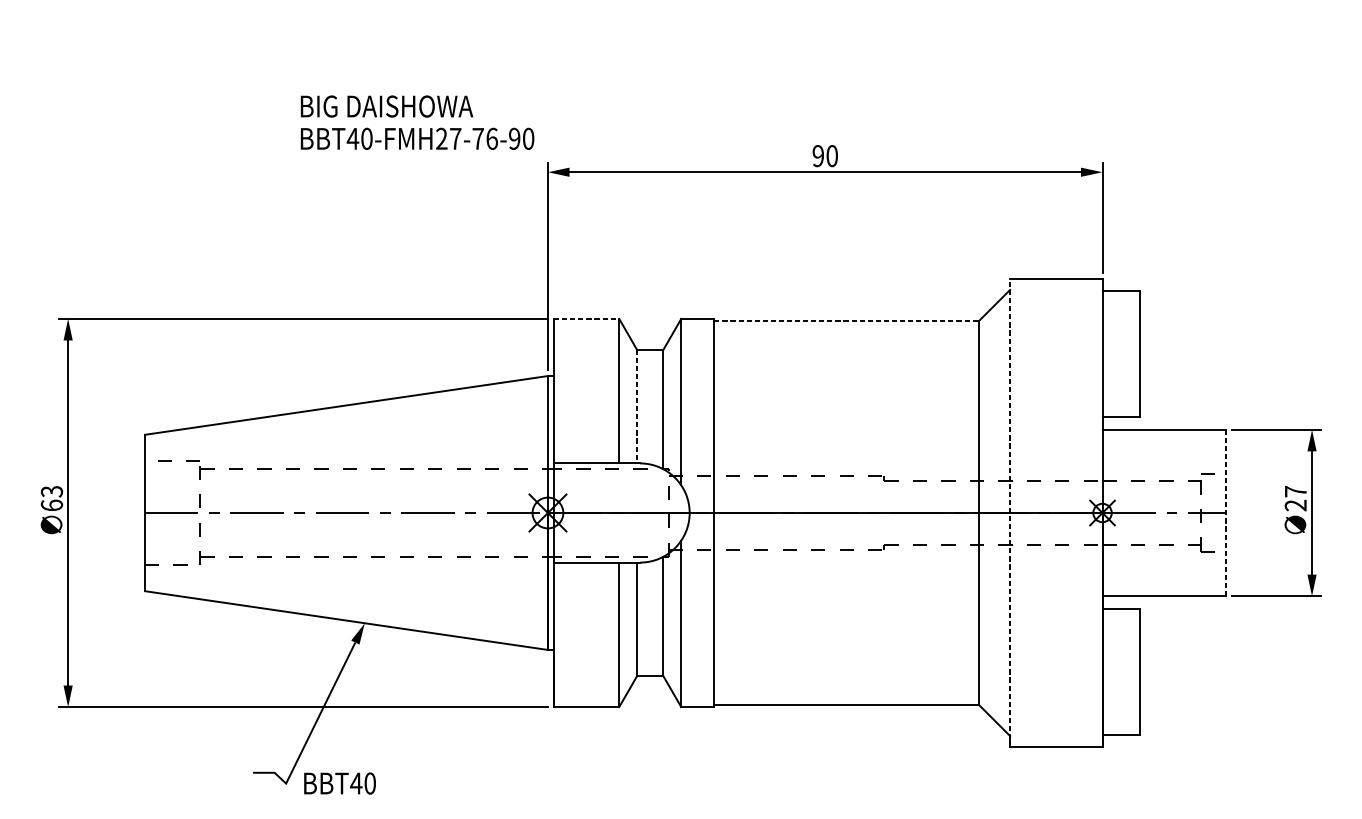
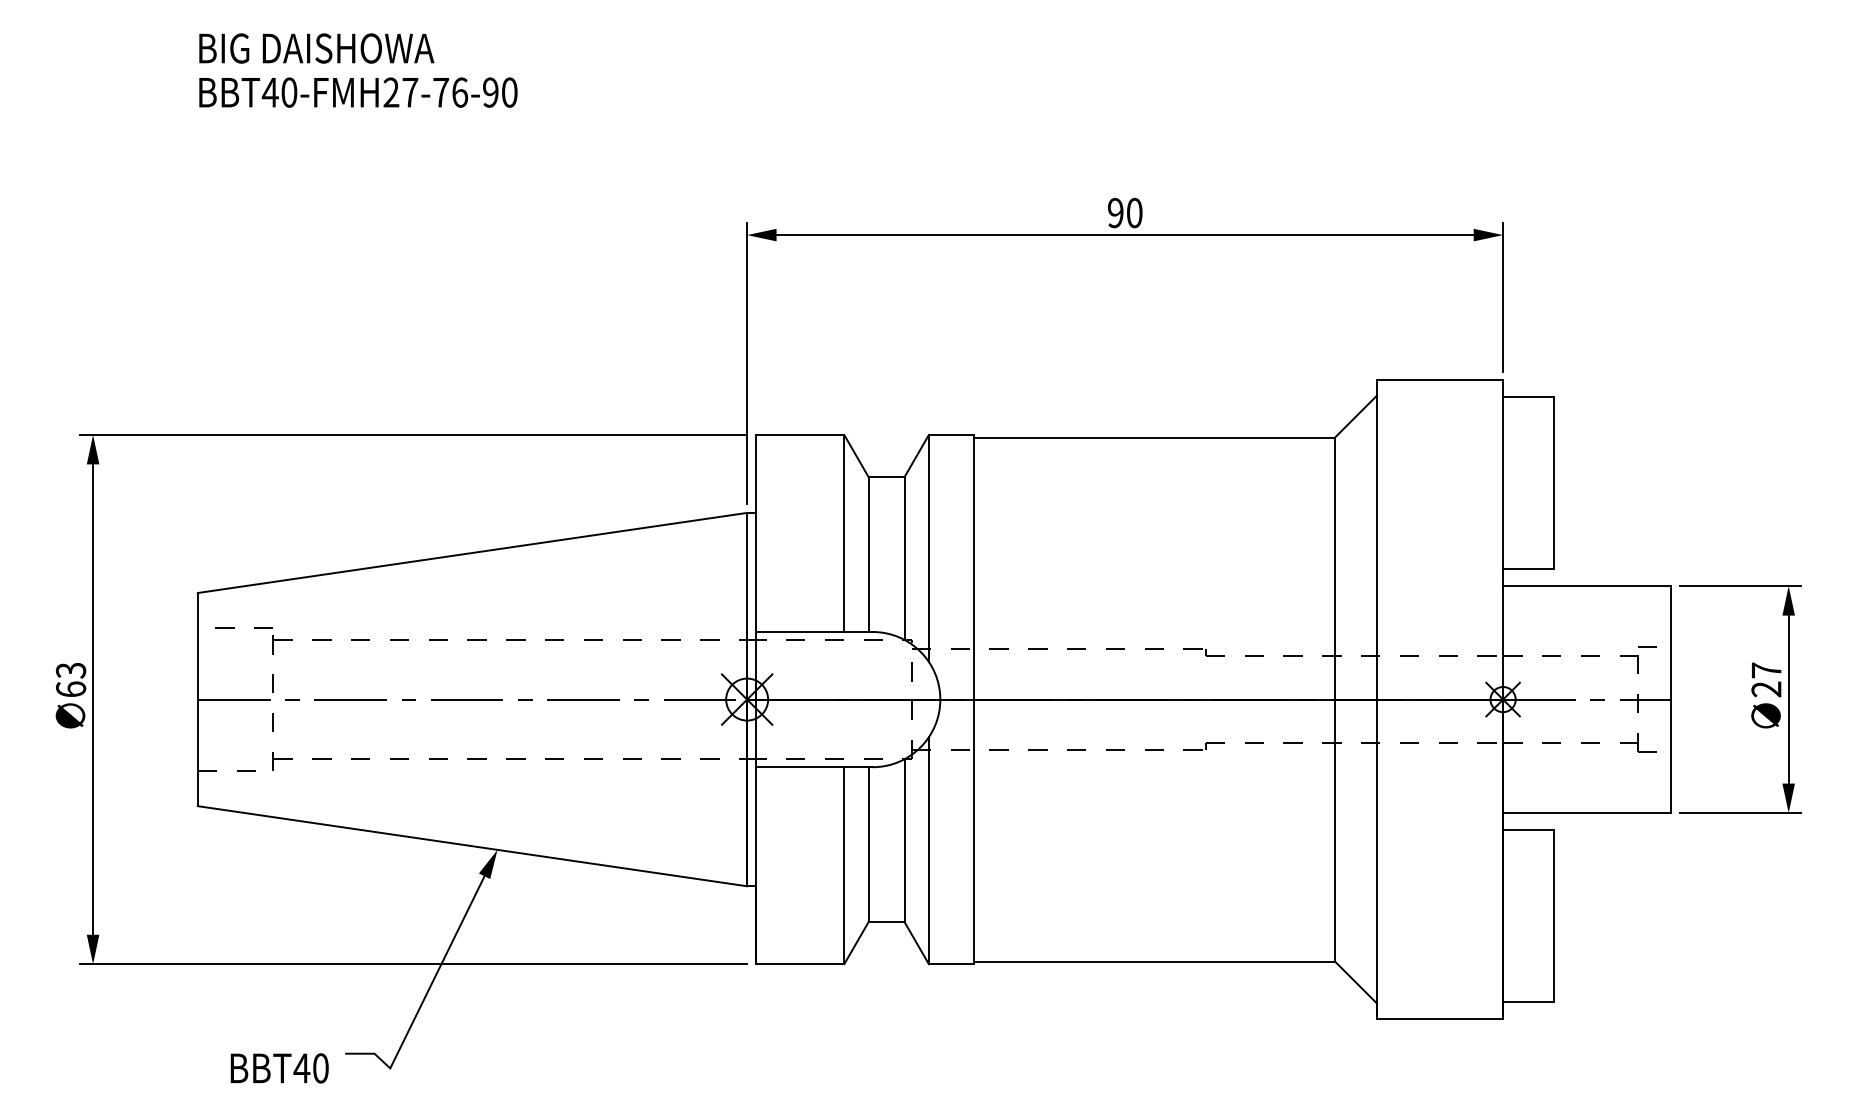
text: (417, 122) -> (358, 70), moved
line: (587, 319) -> (800, 435), dashed -> solid
line: (846, 320) -> (1154, 437), dashed -> solid
line: (636, 406) -> (868, 554), dashed -> solid
line: (1010, 512) -> (1377, 699), dashed -> solid
line: (1226, 512) -> (1671, 699), dashed -> solid
text: (339, 783) -> (279, 1068), moved

